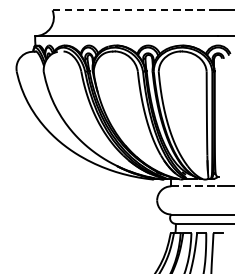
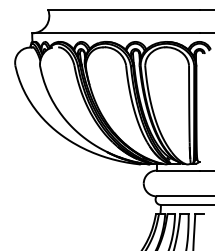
line: (134, 10) -> (123, 9), dashed -> solid
line: (195, 186) -> (178, 170), dashed -> solid

